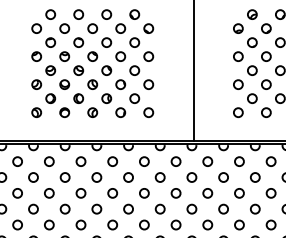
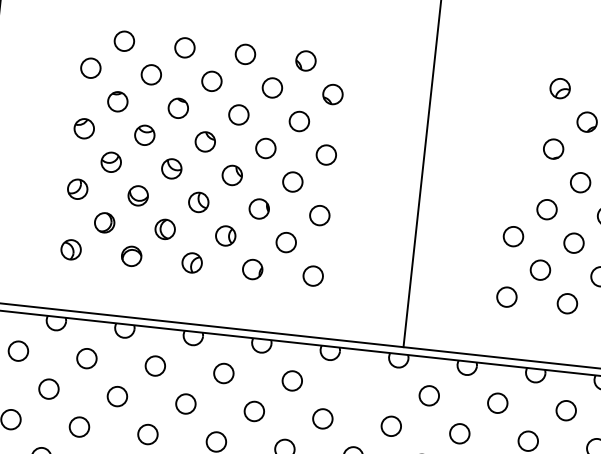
part: (238, 28) -> (526, 115), removed
circle: (238, 56) -> (520, 175), removed
circle: (175, 161) -> (359, 387), removed

